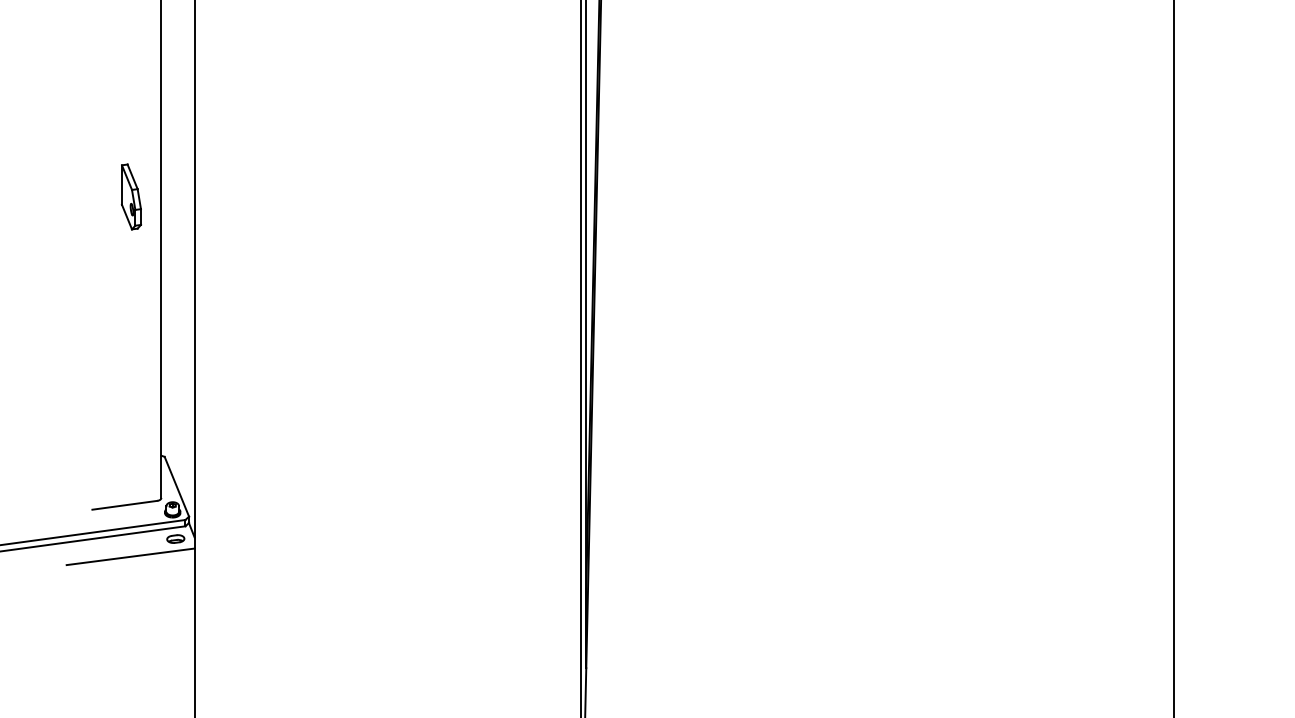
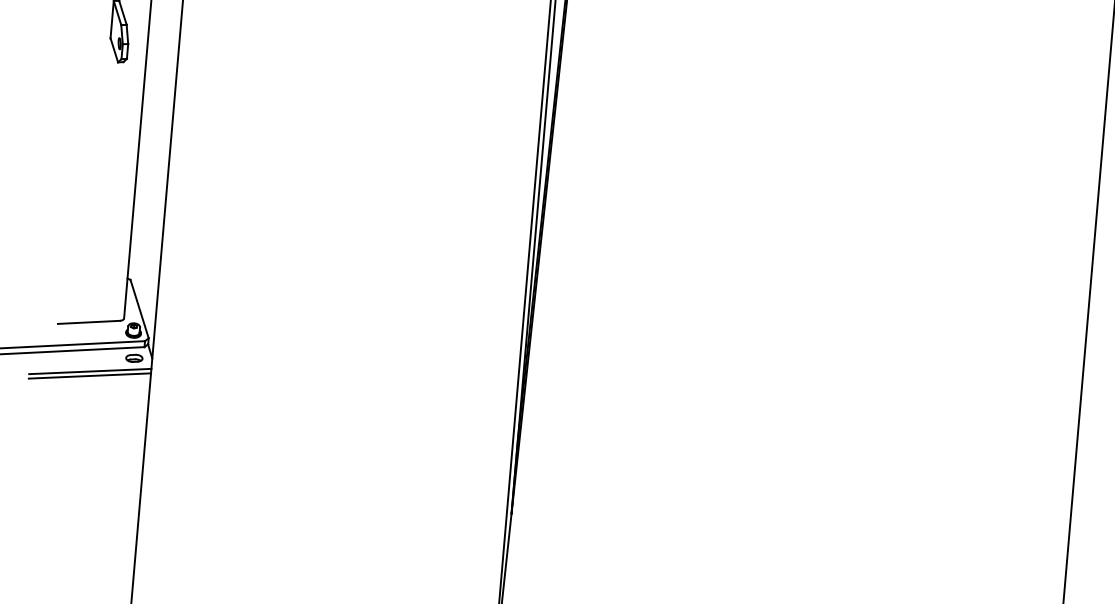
line: (130, 561) -> (89, 375), added

